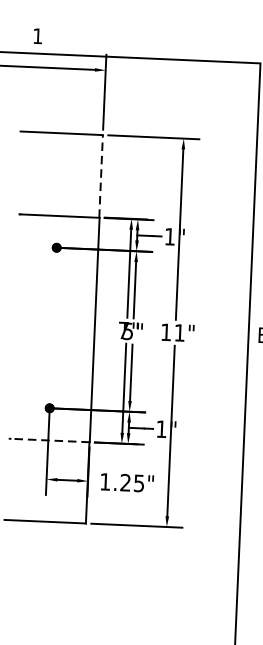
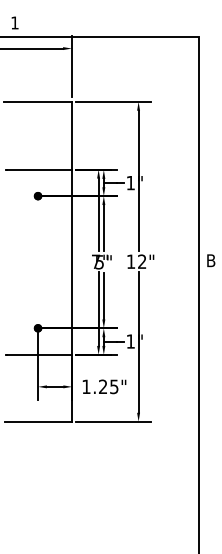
line: (100, 175) -> (71, 135), dashed -> solid
text: (180, 332) -> (142, 261), 11" -> 12"
line: (50, 440) -> (39, 354), dashed -> solid

